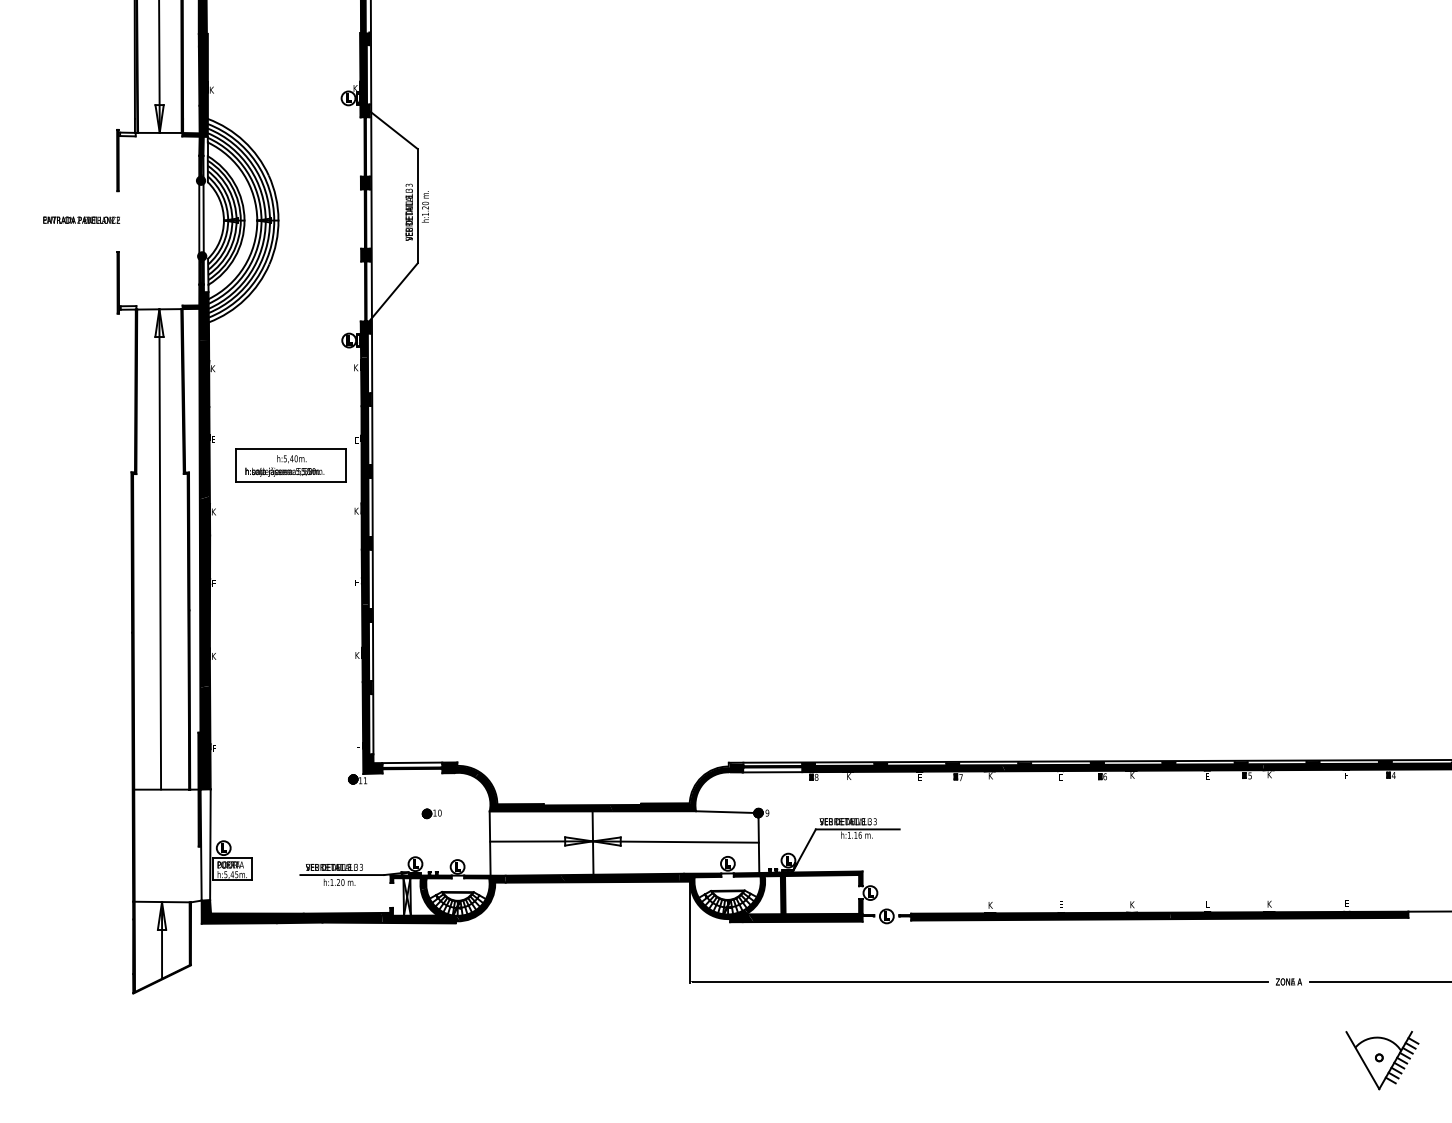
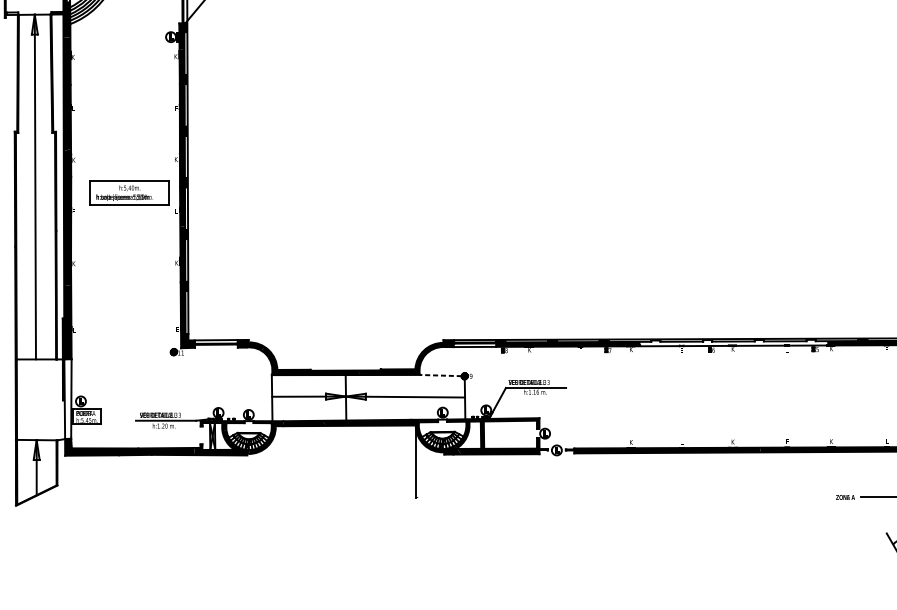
part: (290, 465) -> (128, 192), moved
fill: (1132, 766) -> (733, 342), removed
line: (724, 812) -> (440, 375), solid -> dashed
part: (431, 813) -> (230, 376), removed
line: (980, 981) -> (624, 497), removed

